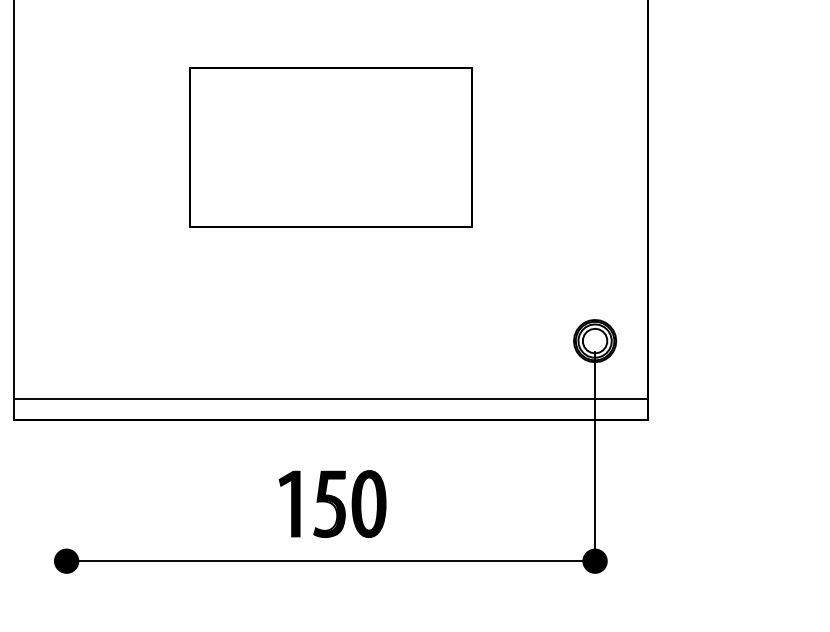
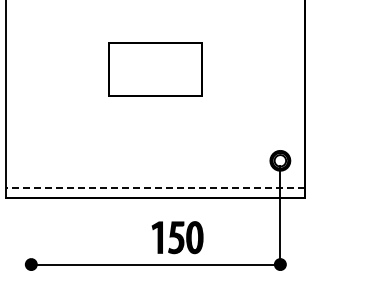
part: (330, 147) -> (155, 69), size x0.7
line: (330, 399) -> (155, 188), solid -> dashed
part: (332, 503) -> (177, 237), moved

